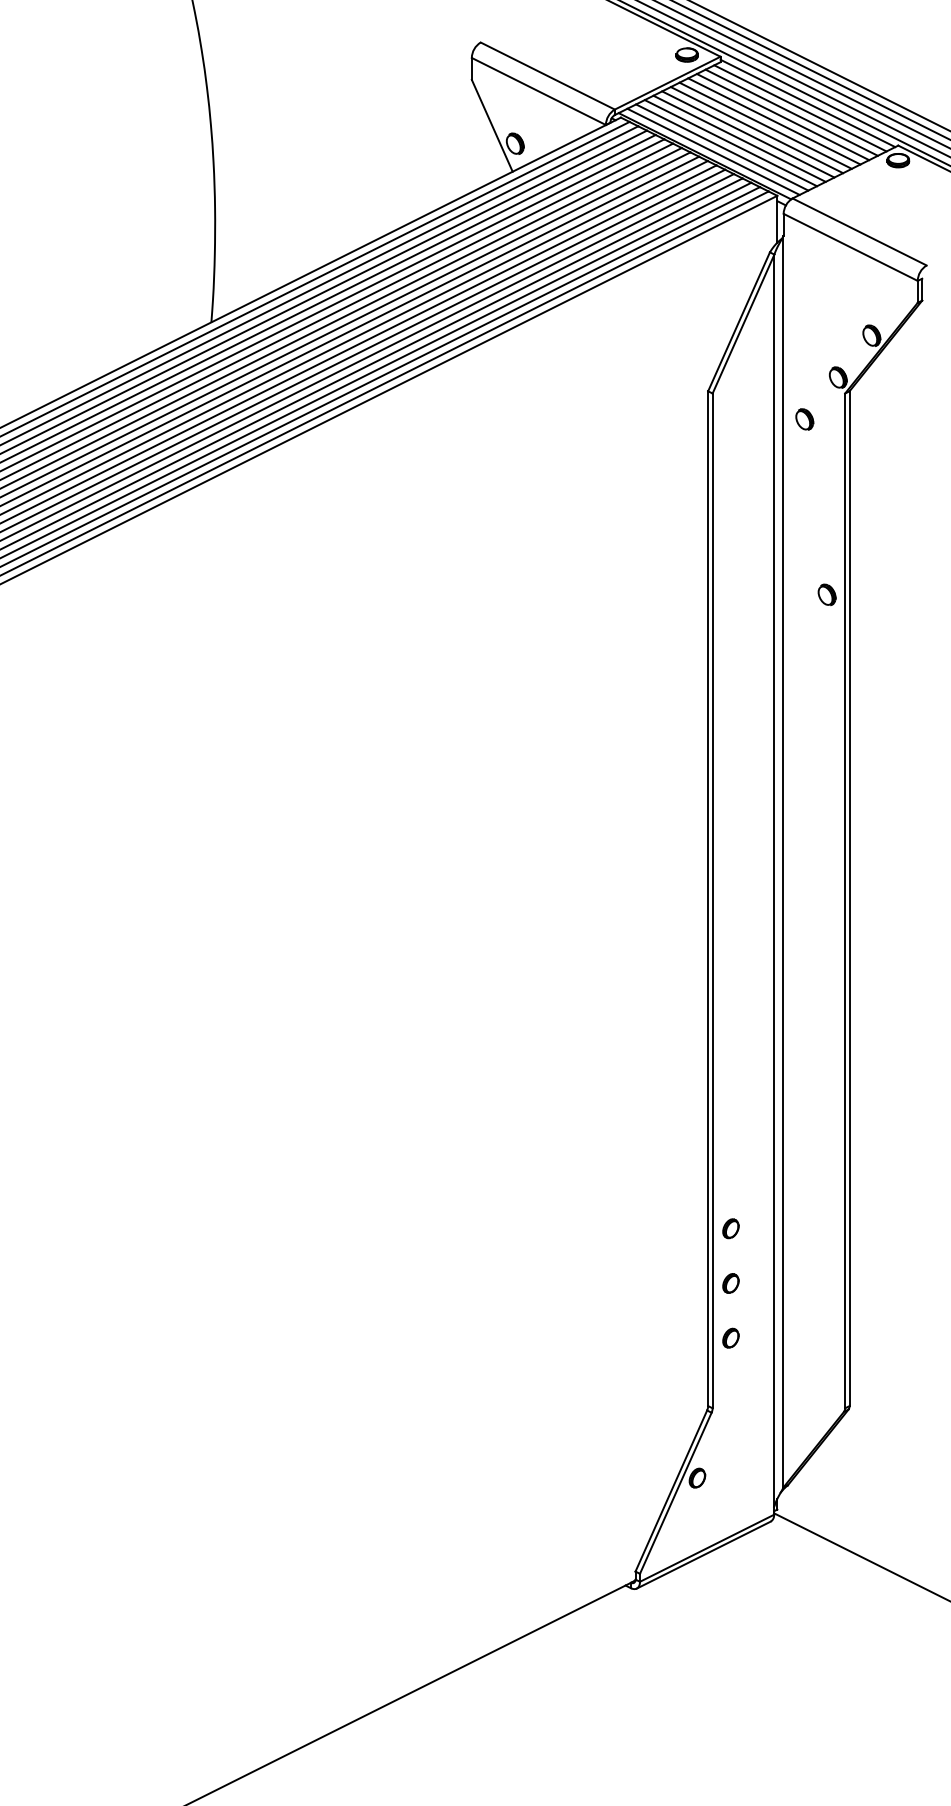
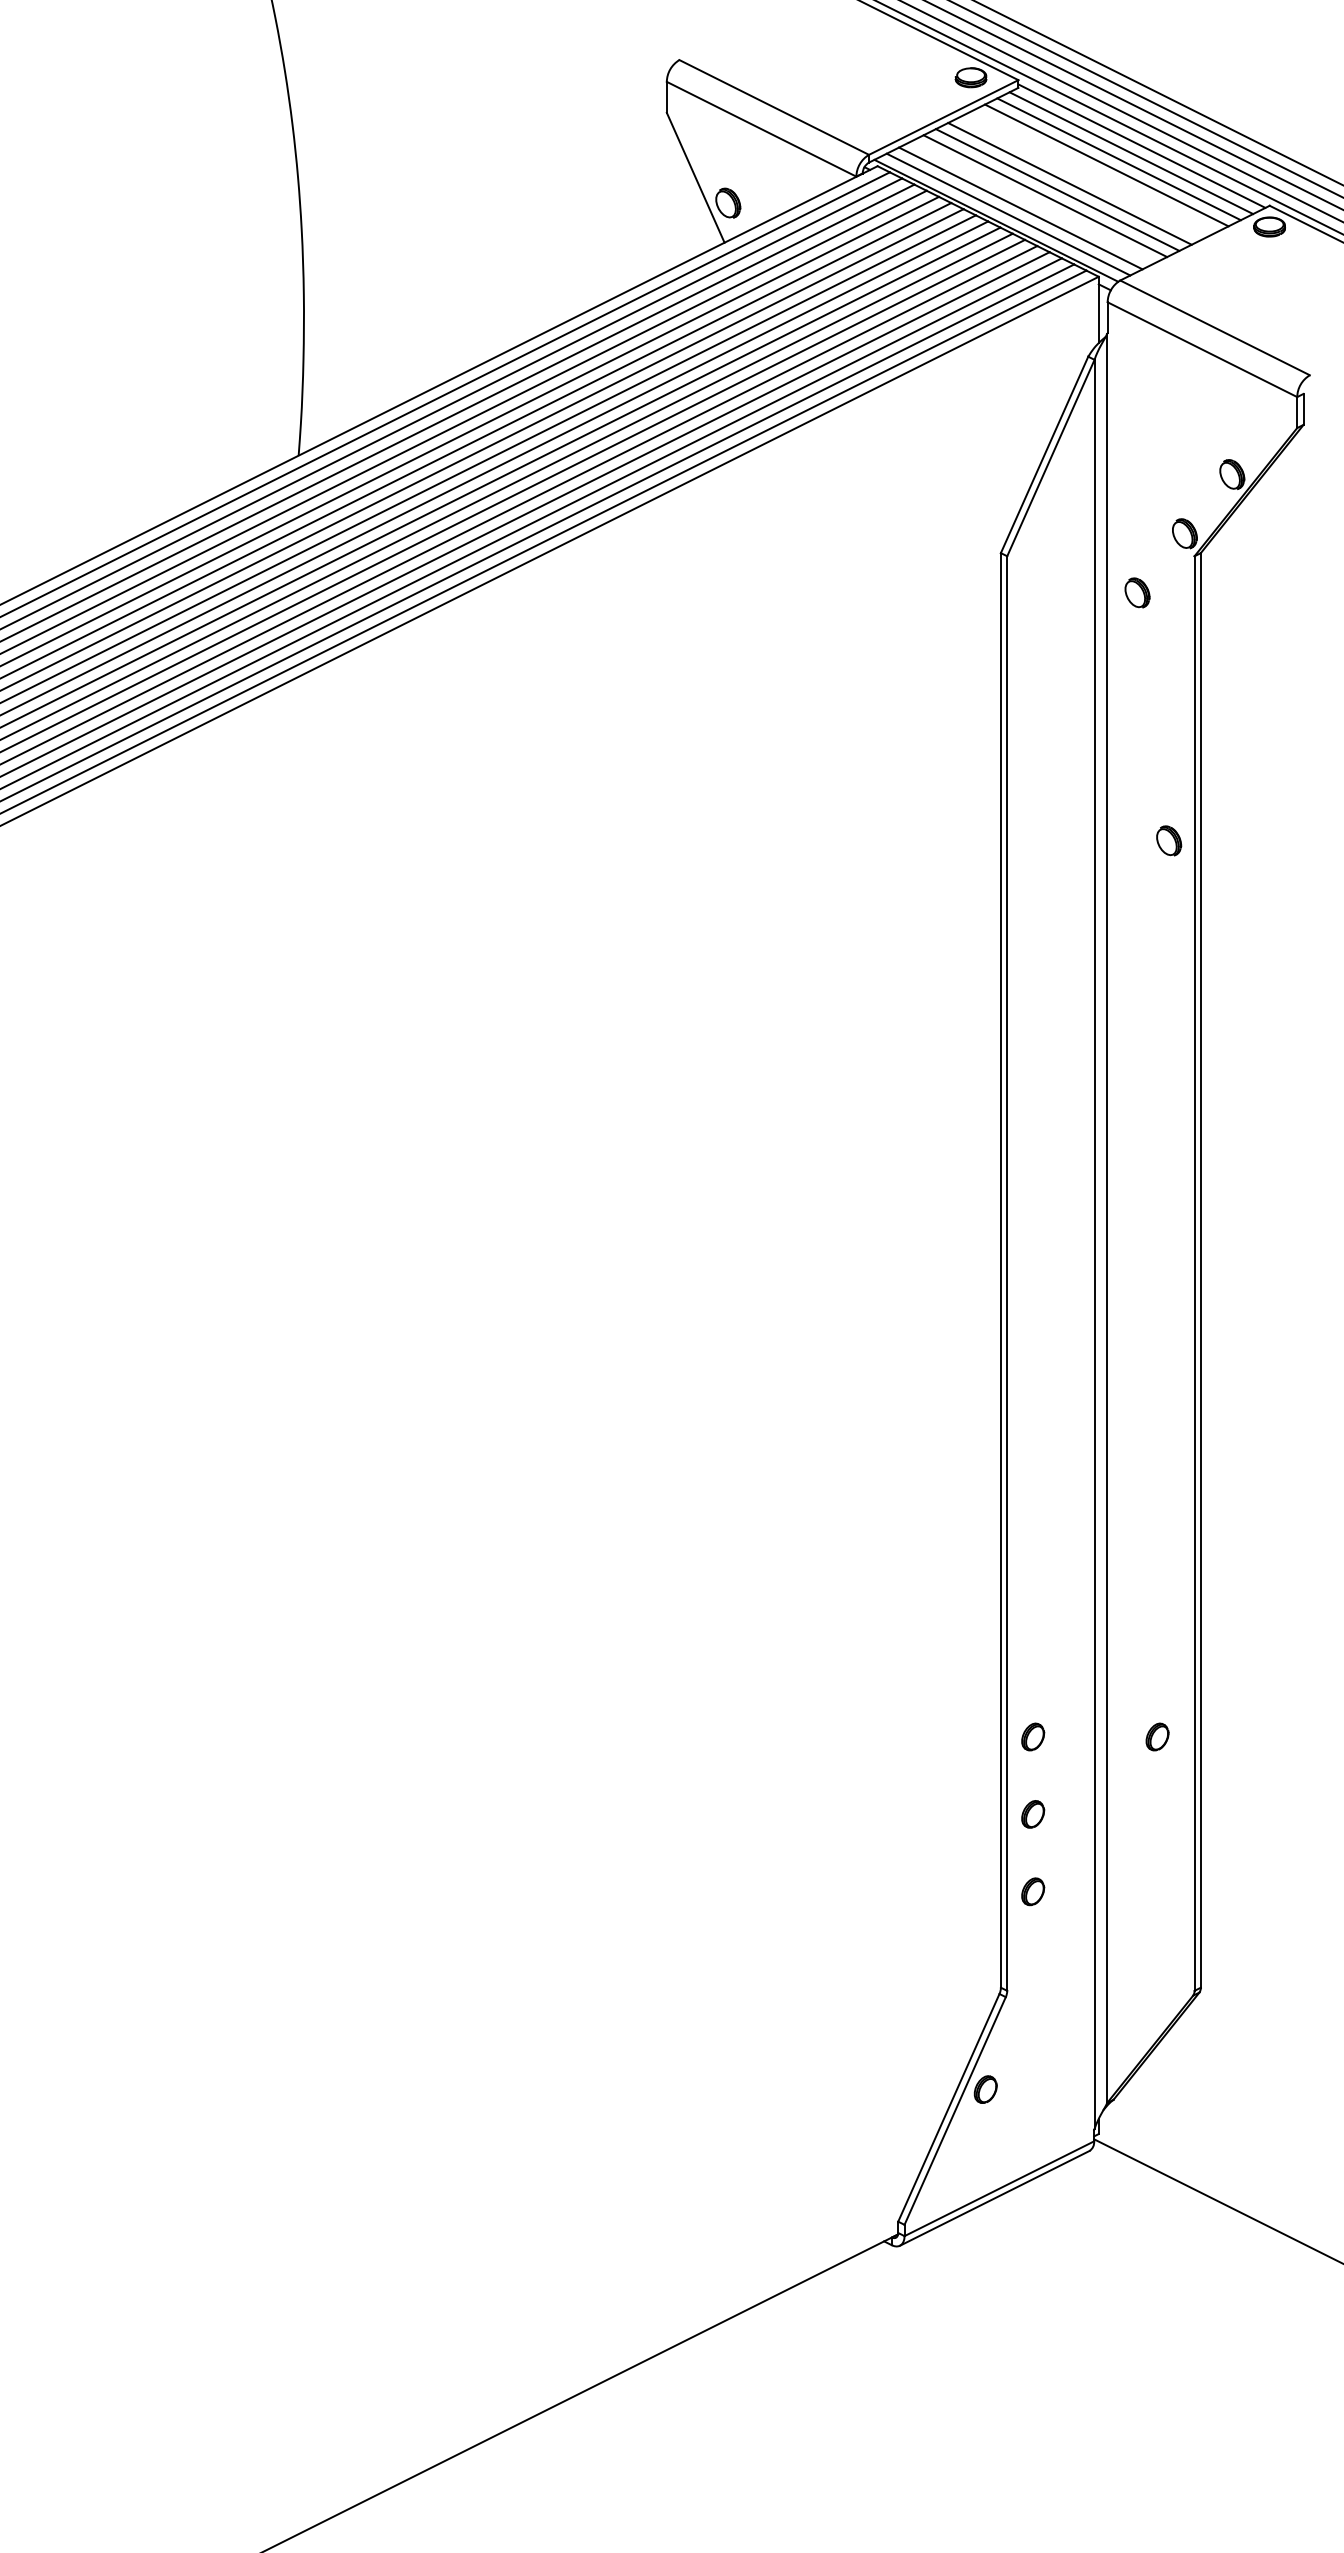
line: (774, 121) -> (1094, 171), removed
line: (765, 125) -> (1081, 177), removed
line: (730, 143) -> (1032, 202), removed
part: (818, 1228) -> (1156, 1736), added

